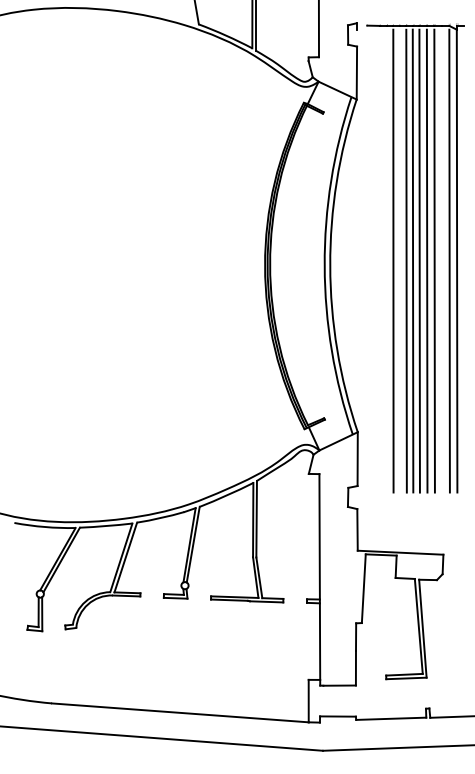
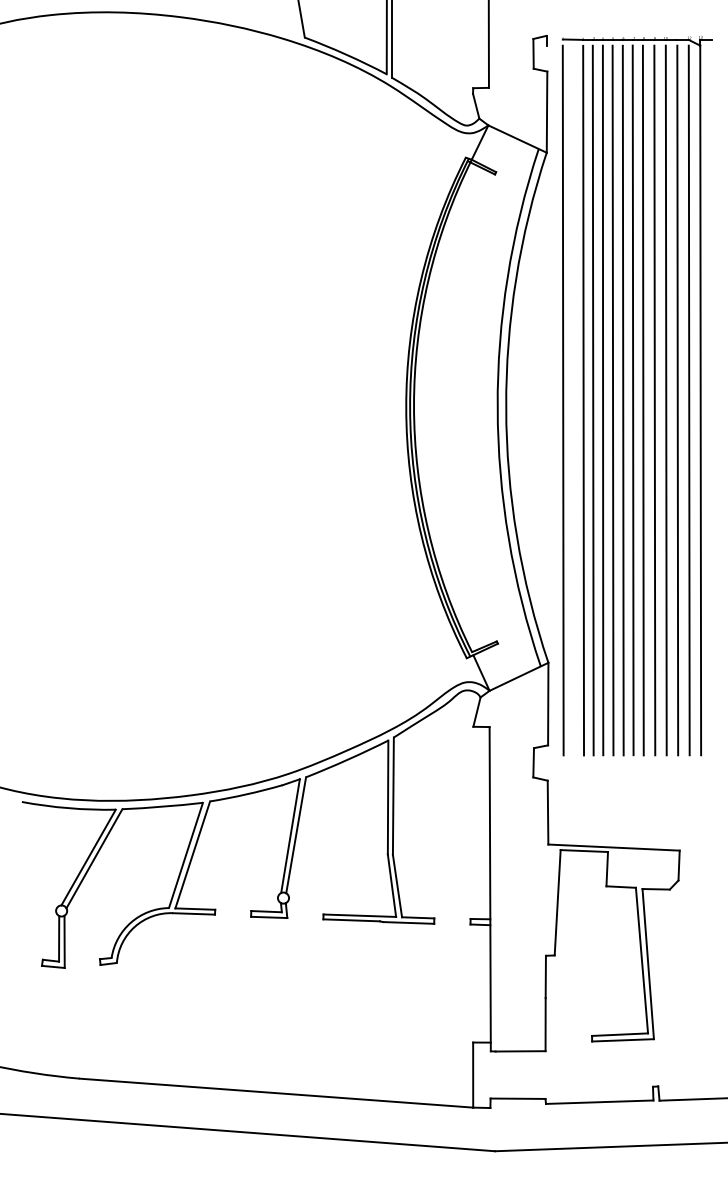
line: (367, 260) -> (563, 399), added
line: (380, 260) -> (583, 399), added
line: (386, 260) -> (592, 399), added
line: (399, 260) -> (612, 399), added
line: (441, 260) -> (676, 399), added

